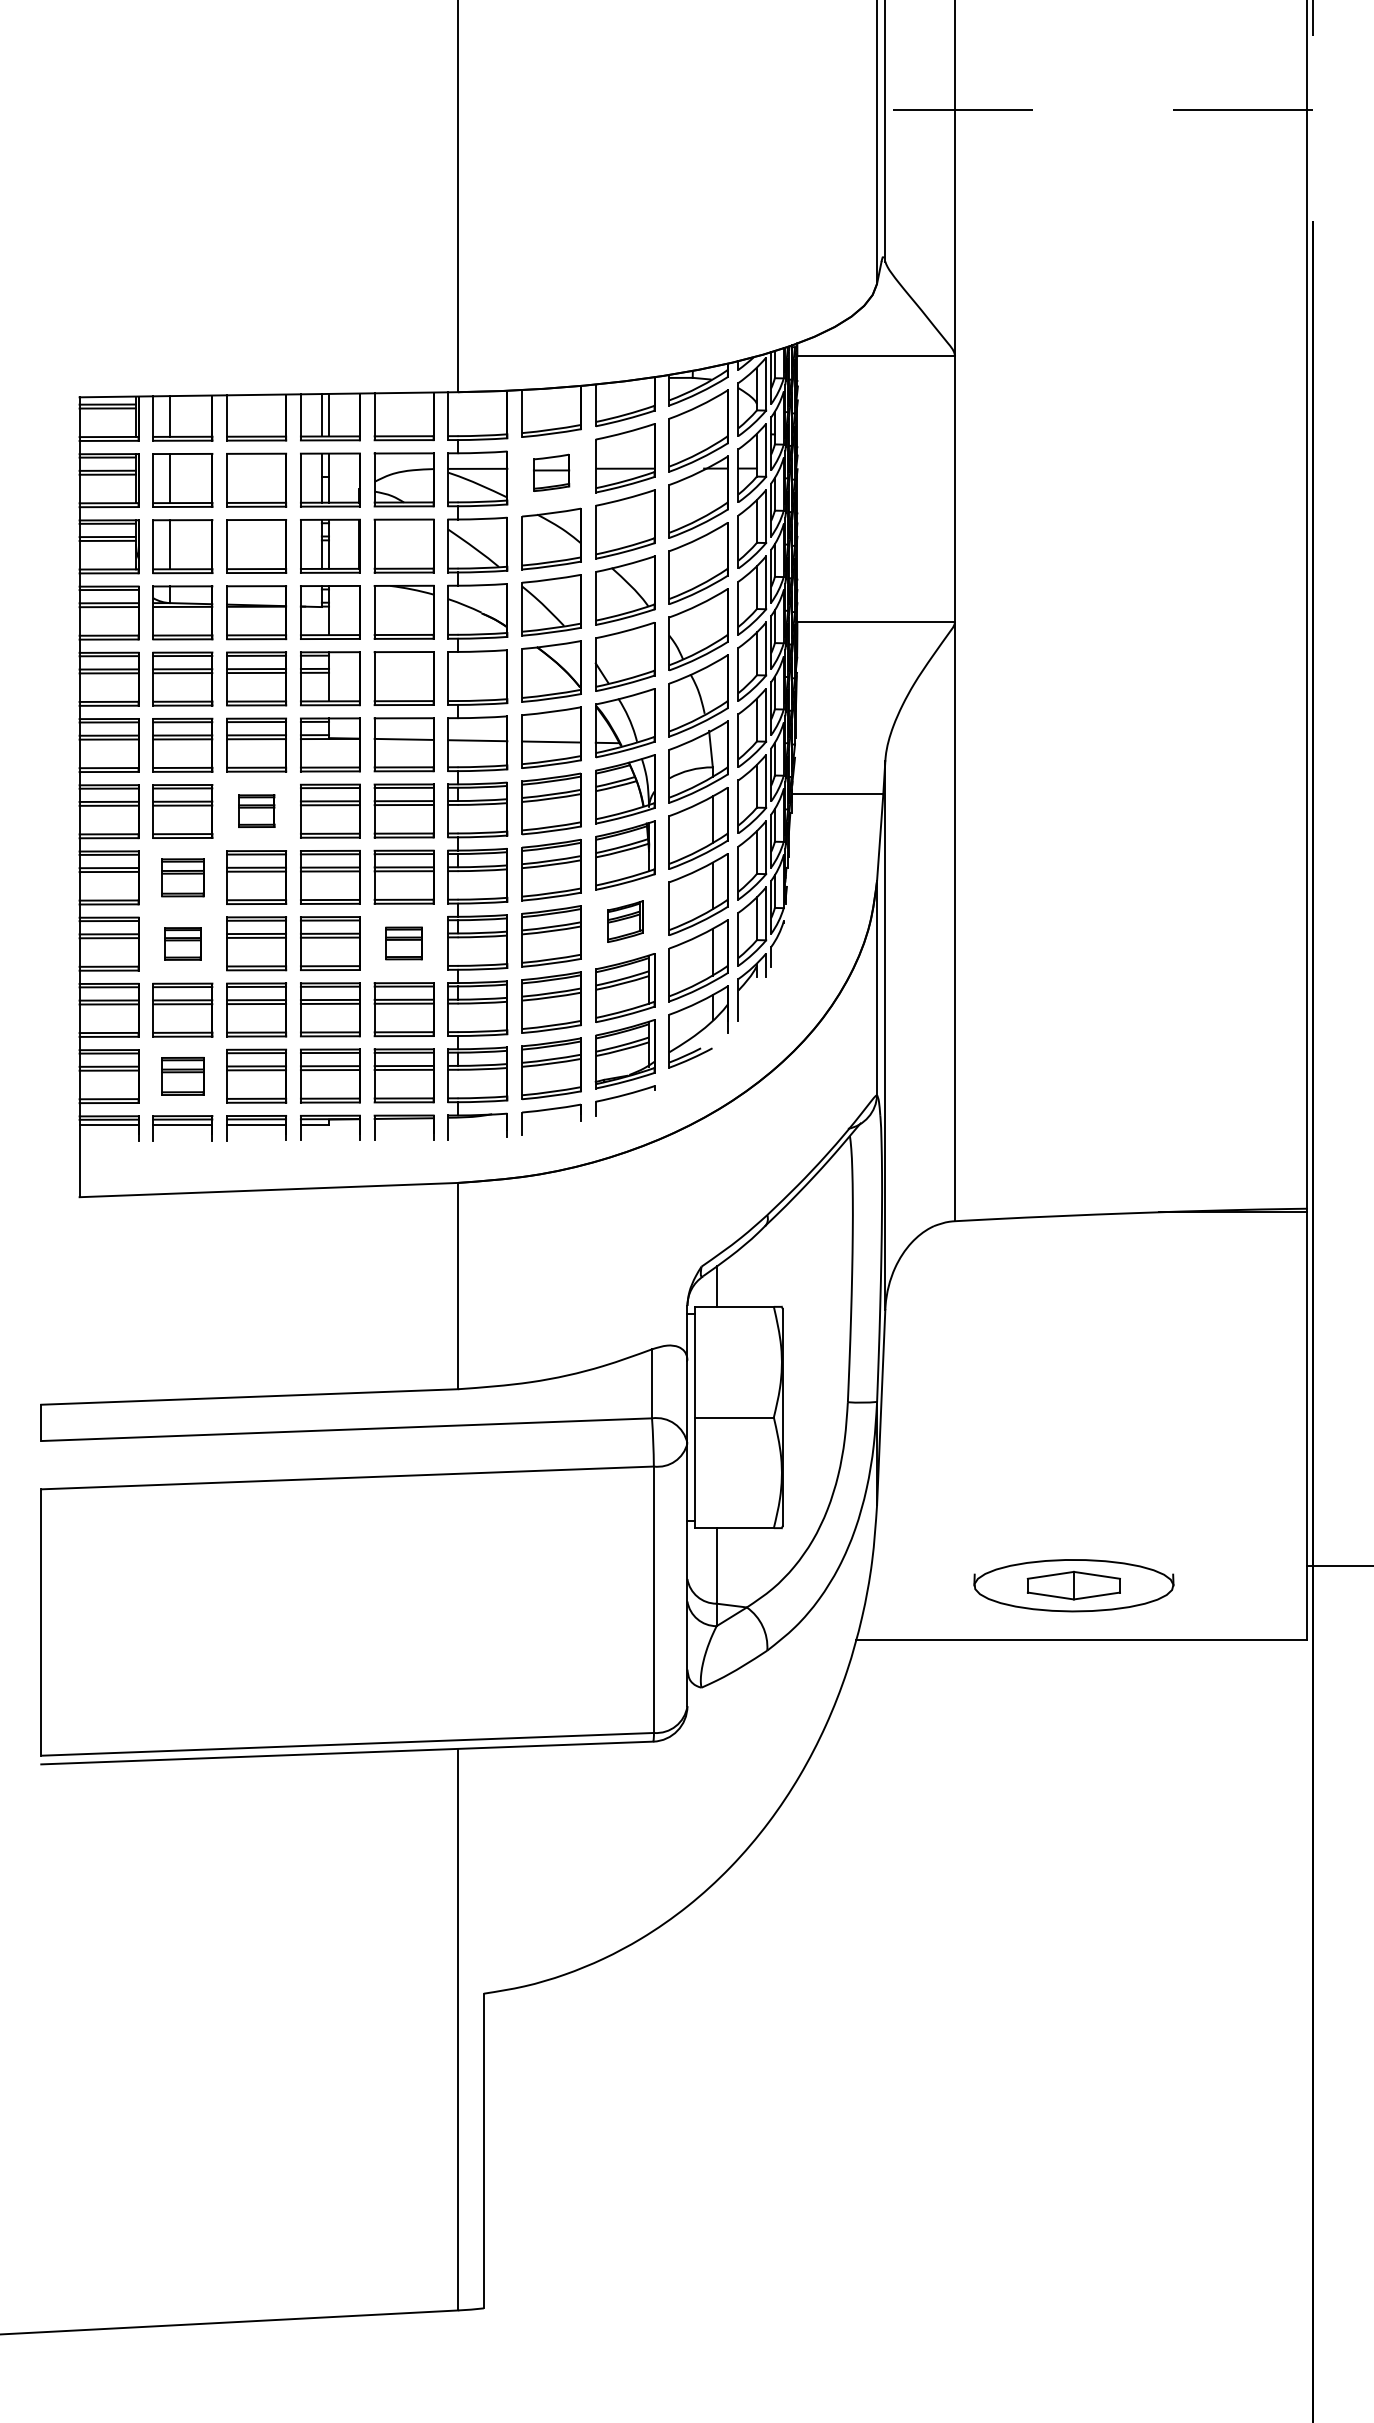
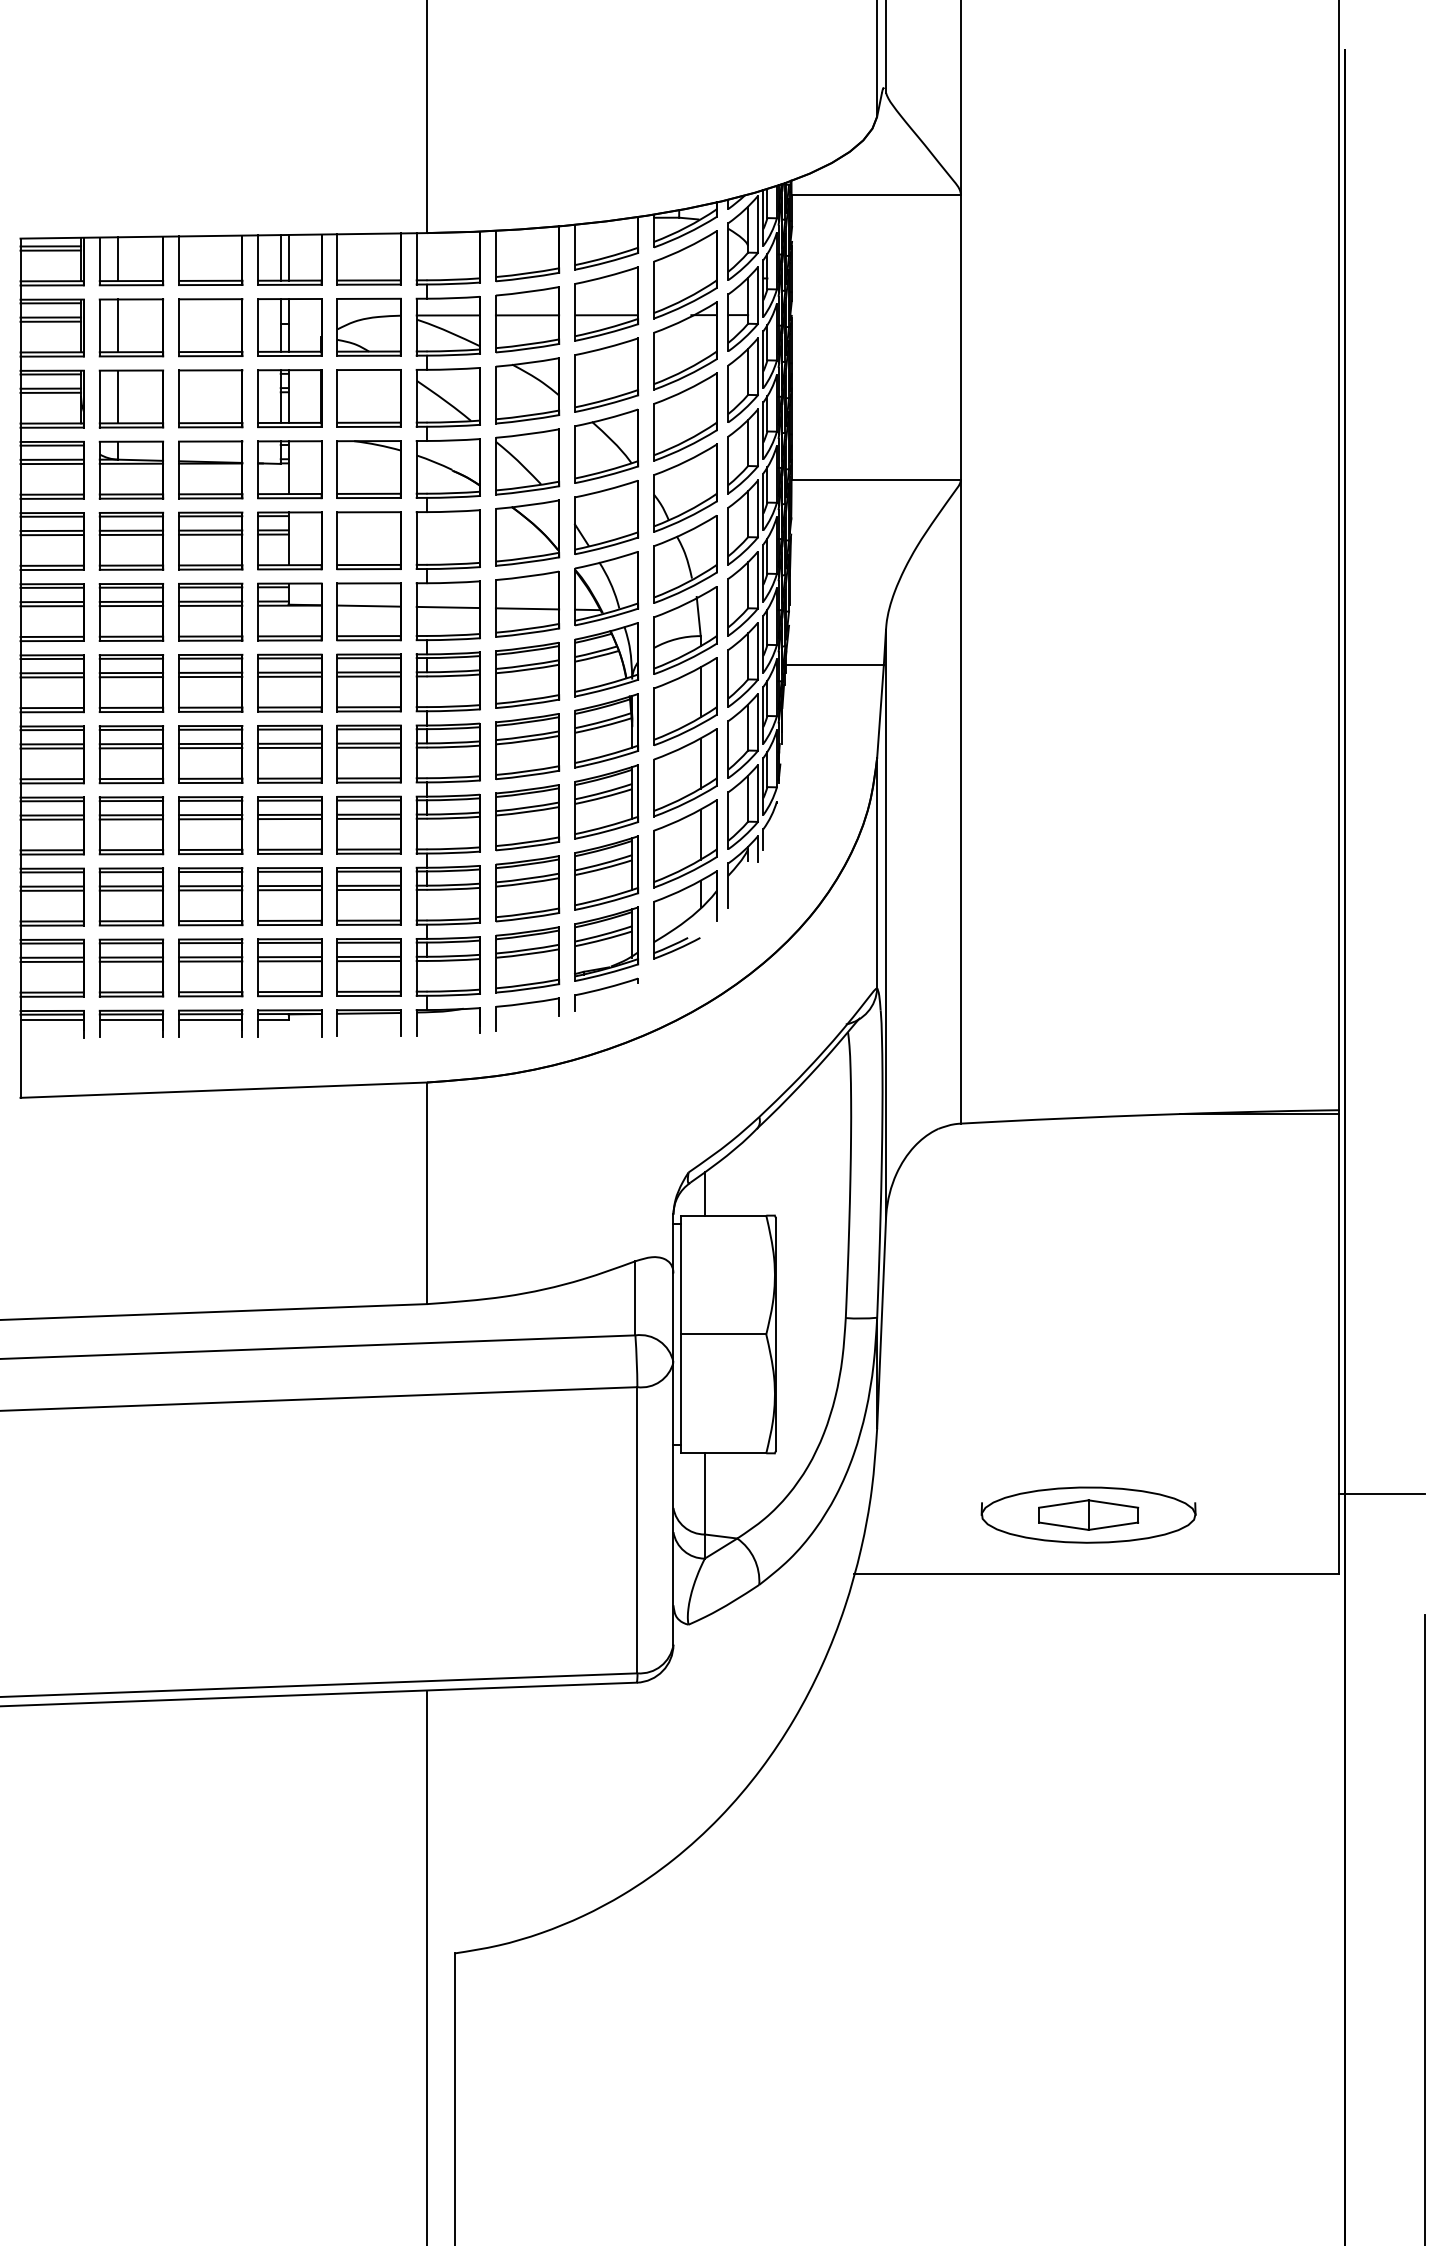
part: (551, 472) -> (527, 319), size x1.67
part: (256, 810) -> (210, 682), size x1.67
part: (182, 877) -> (131, 754), size x1.43
part: (625, 921) -> (606, 801), size x1.67
part: (182, 943) -> (131, 825), size x1.67
part: (403, 943) -> (368, 825), size x1.67
part: (182, 1076) -> (131, 968), size x1.43

